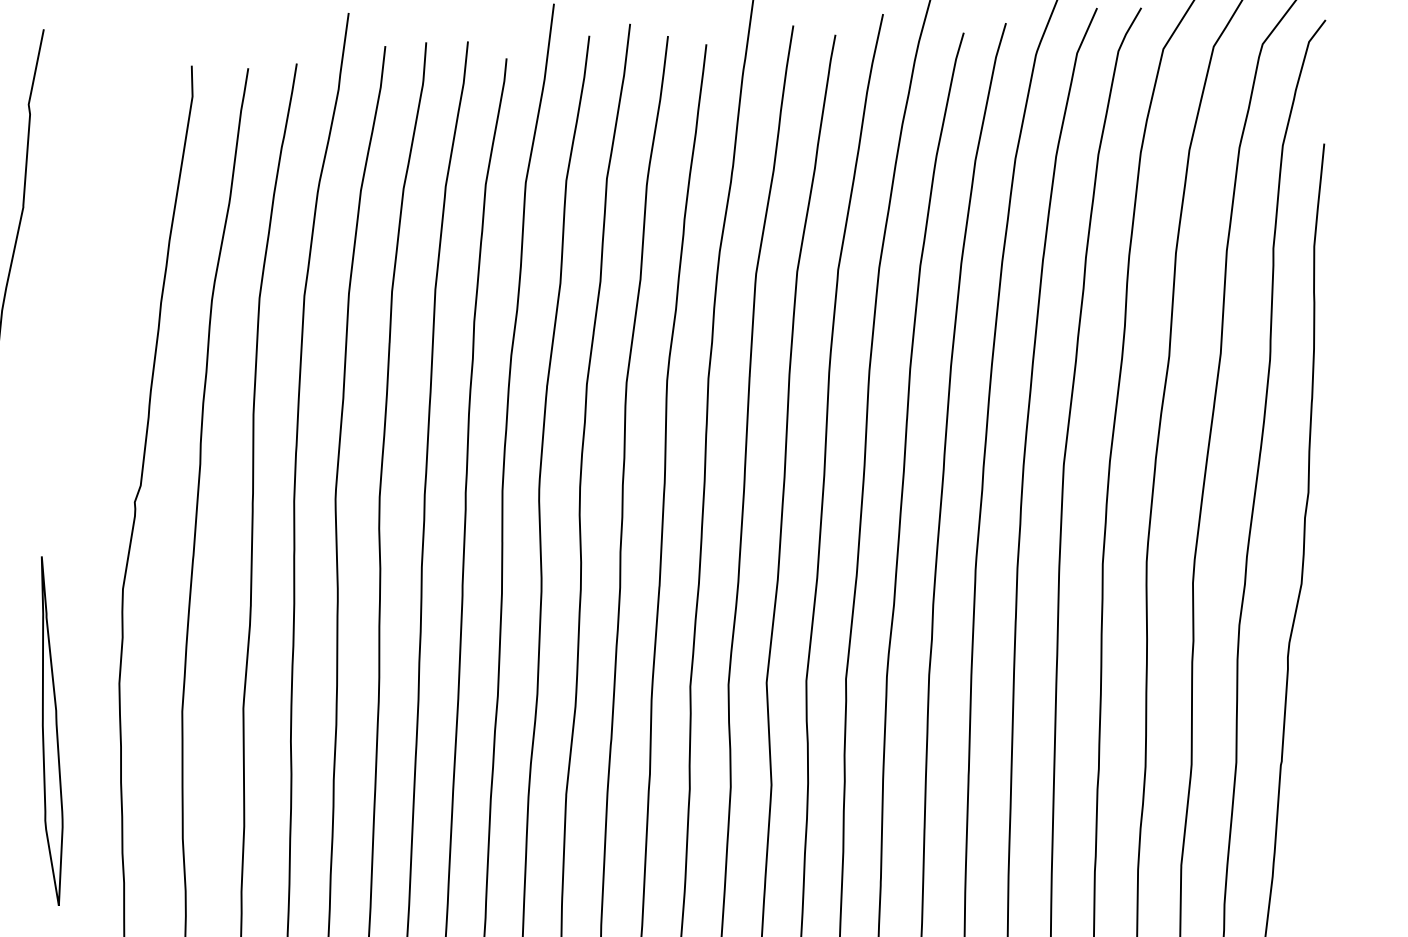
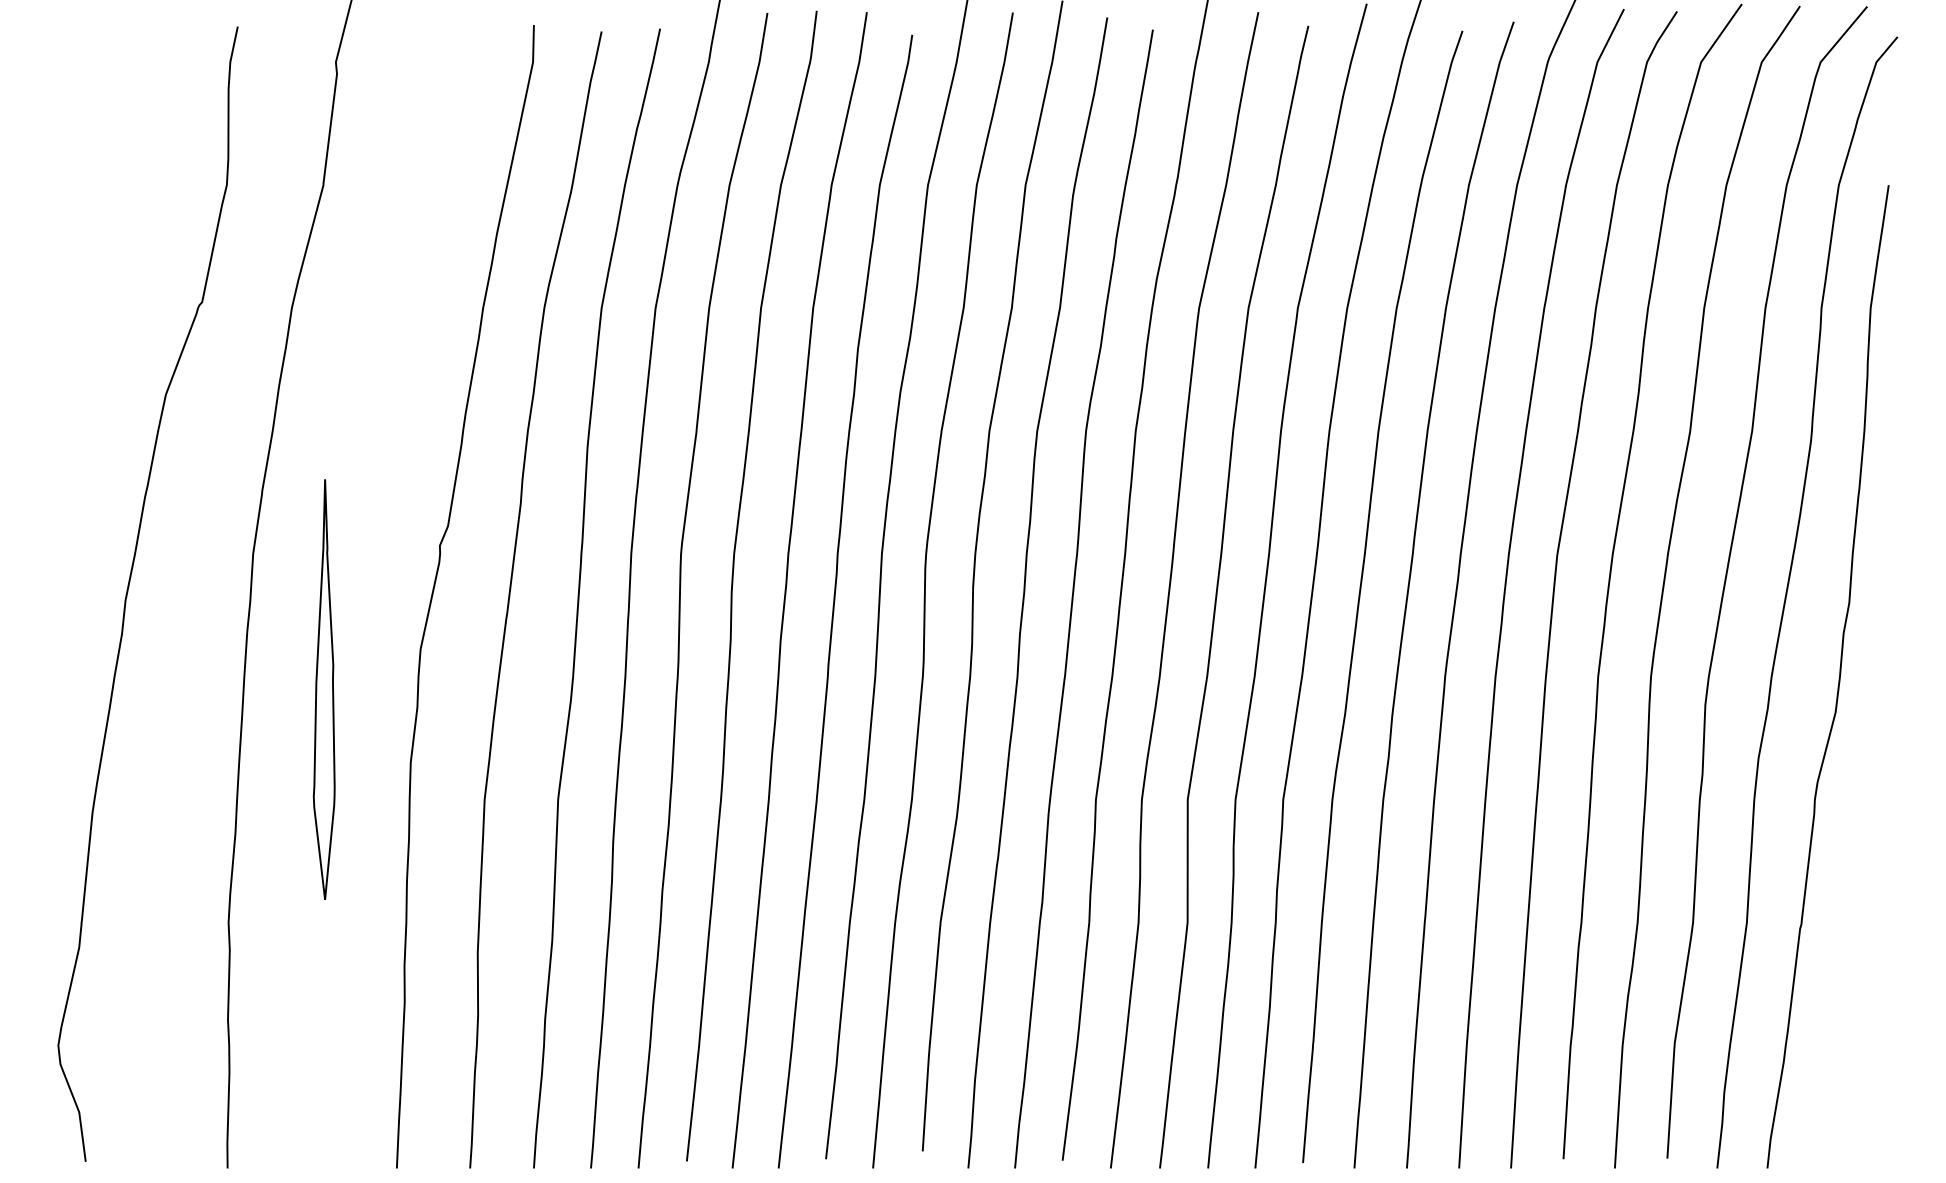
part: (49, 731) -> (323, 689), moved

